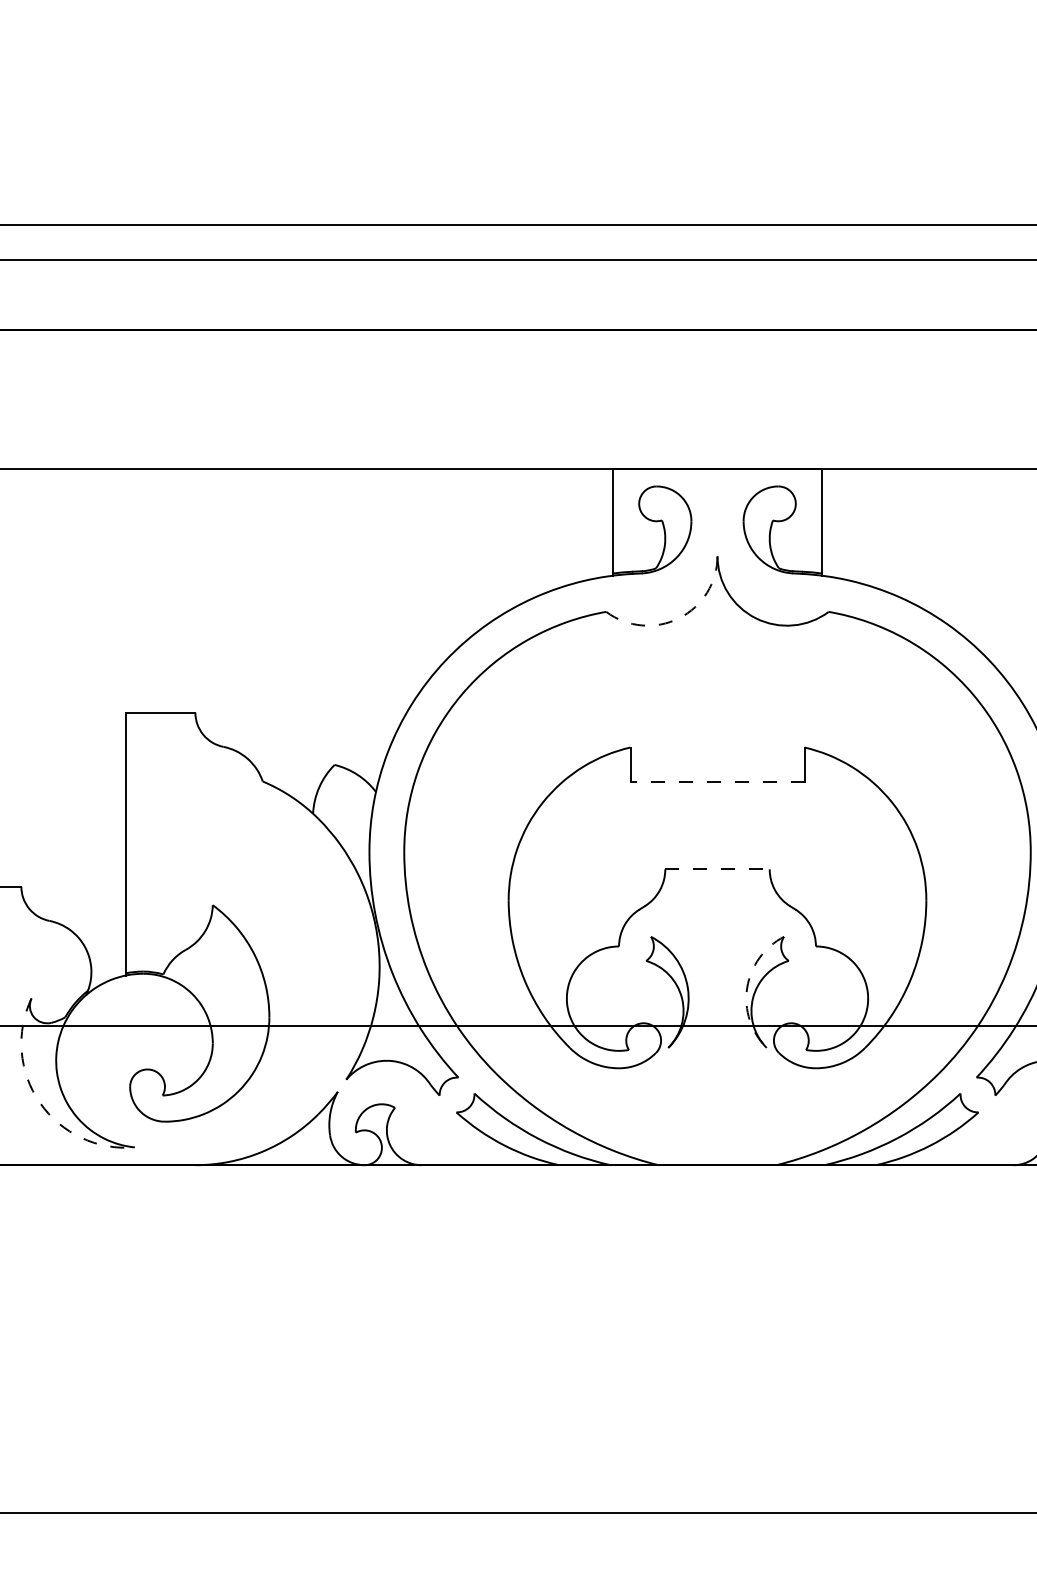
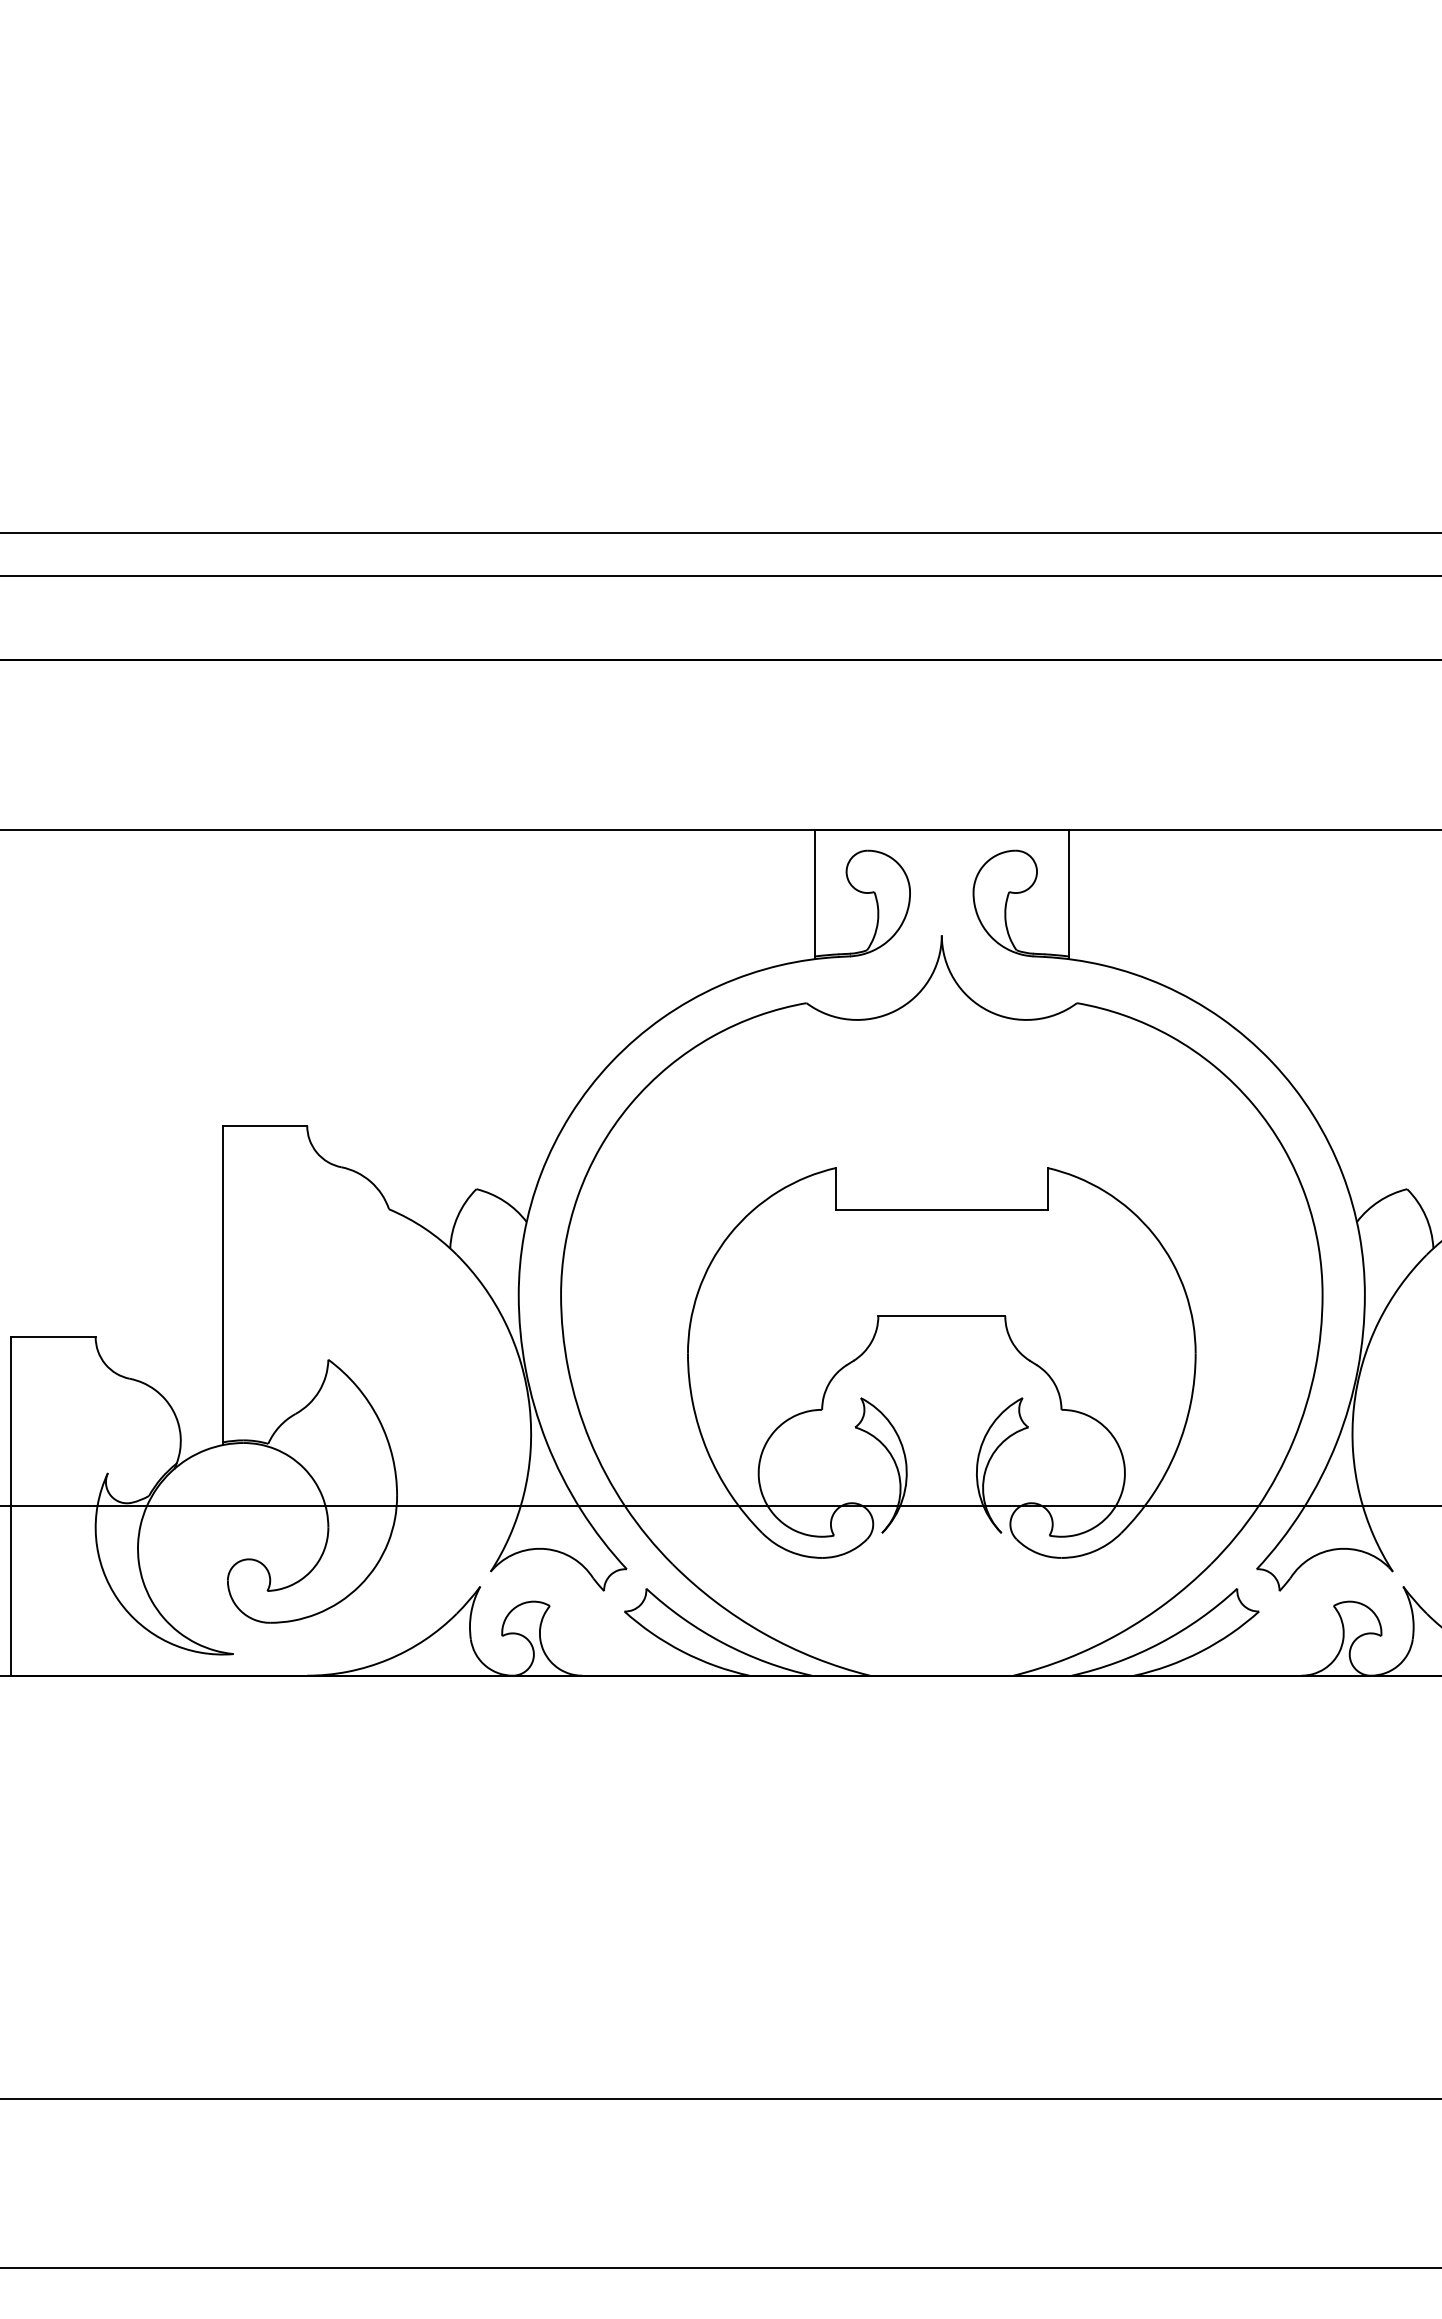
arc: (679, 617) -> (895, 1010), dashed -> solid
line: (717, 782) -> (941, 1210), dashed -> solid
line: (718, 869) -> (942, 1316), dashed -> solid
arc: (746, 988) -> (977, 1460), dashed -> solid
arc: (40, 1103) -> (118, 1600), dashed -> solid

